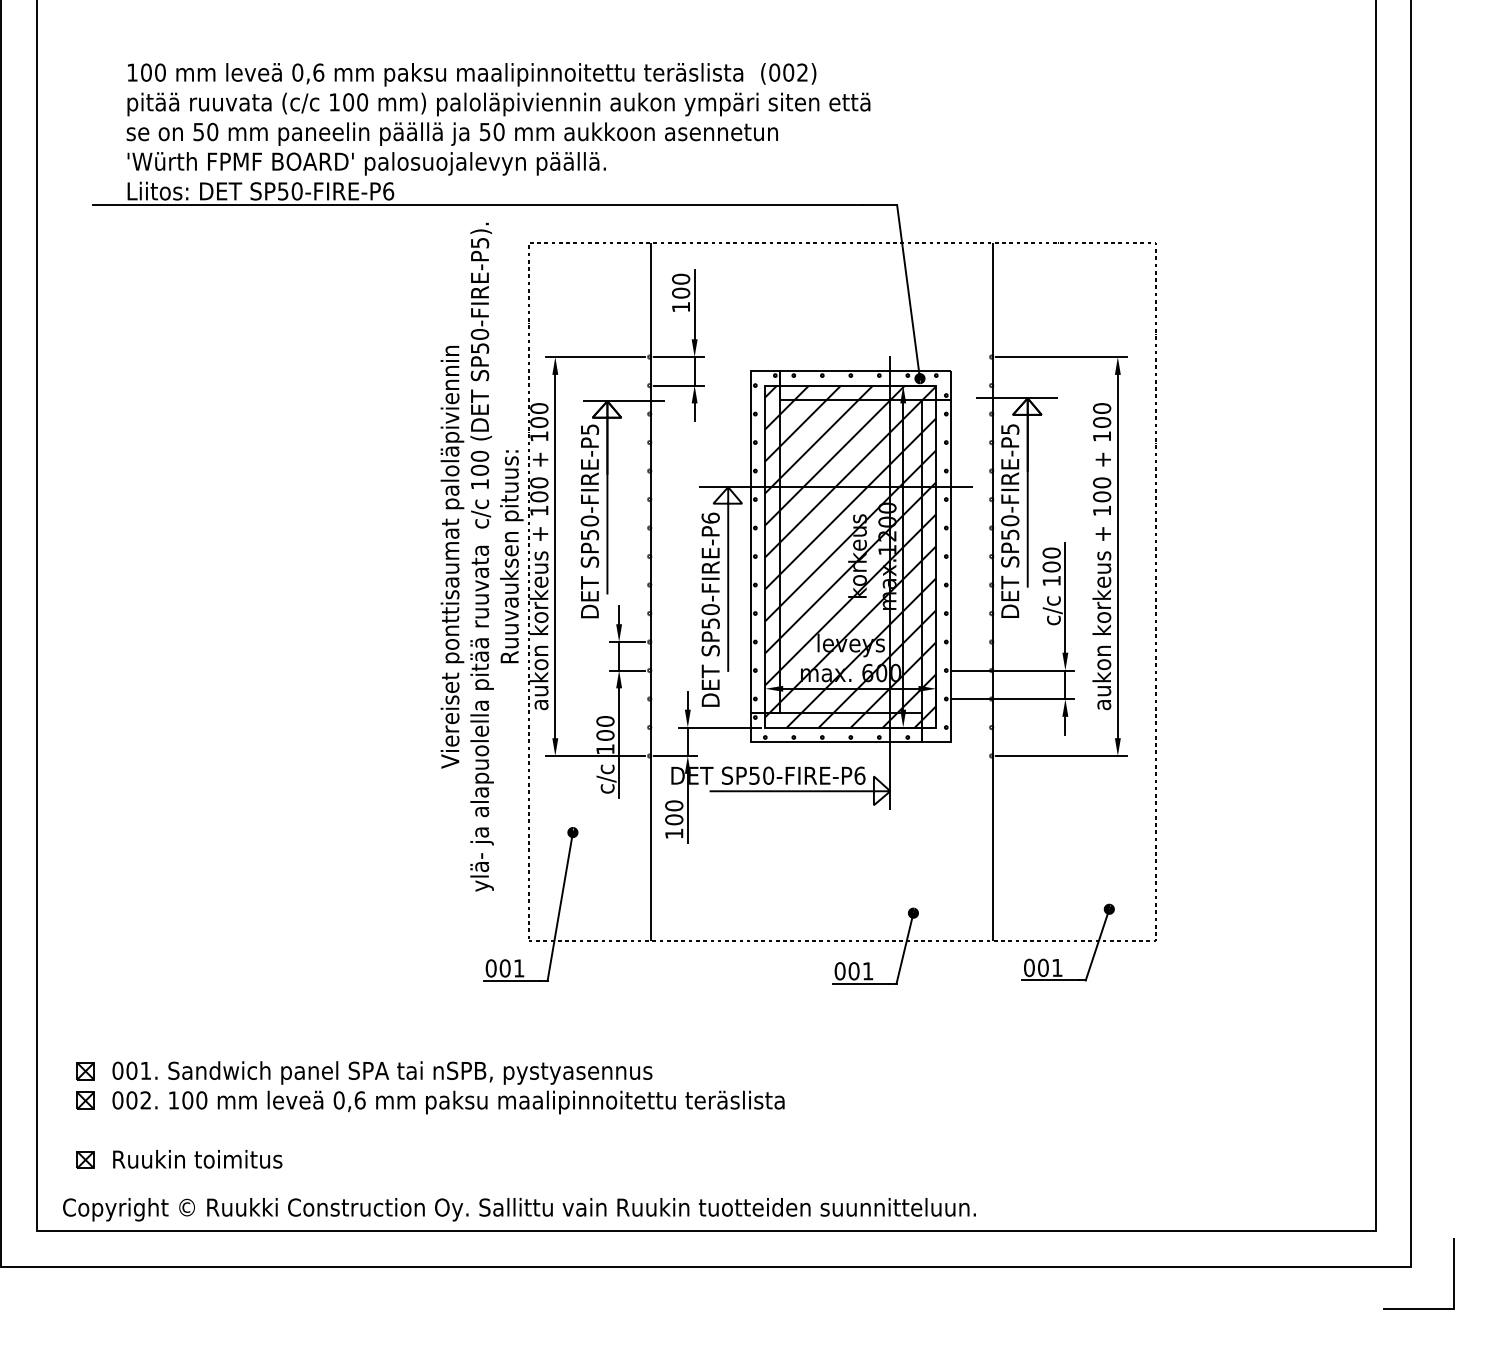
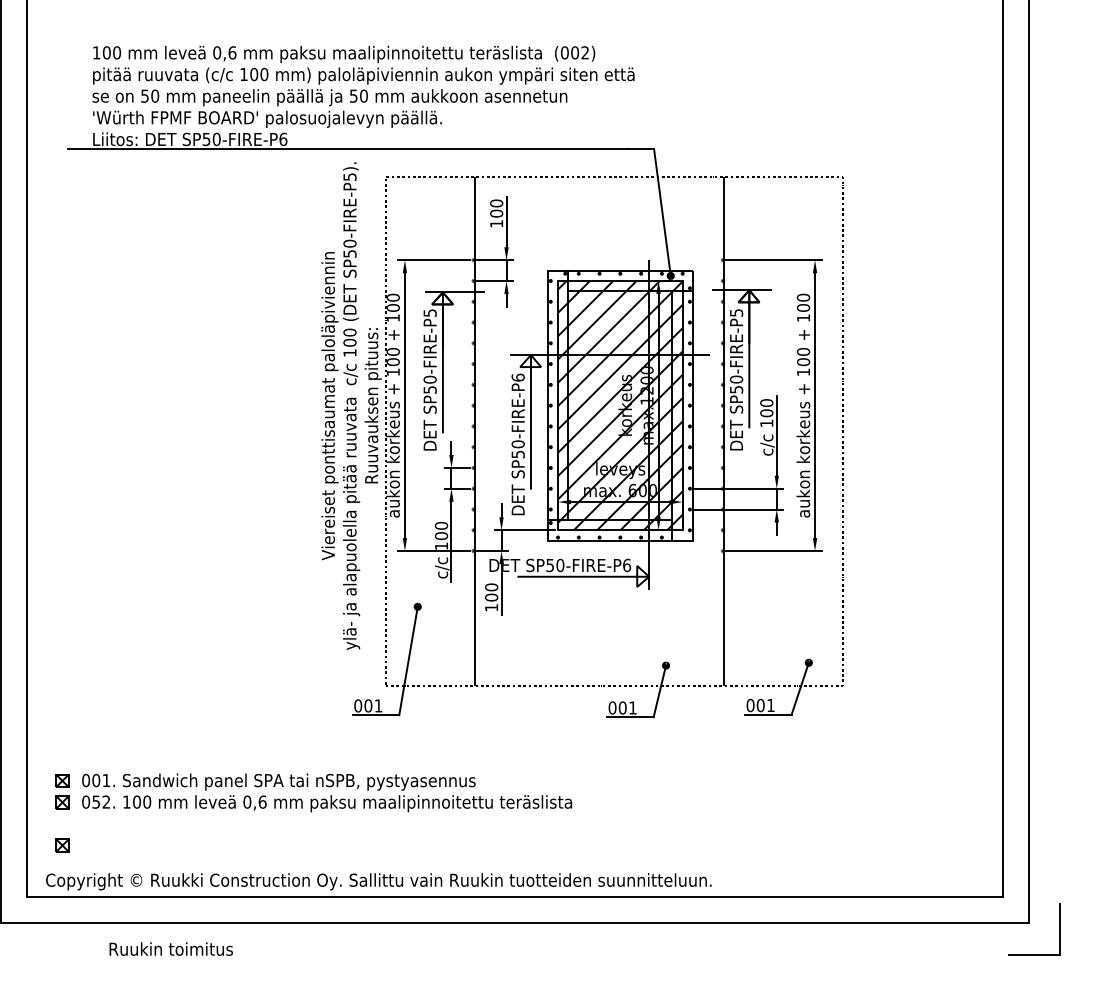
text: (132, 1099) -> (96, 801), 002. -> 052.
text: (196, 1158) -> (170, 948), moved

